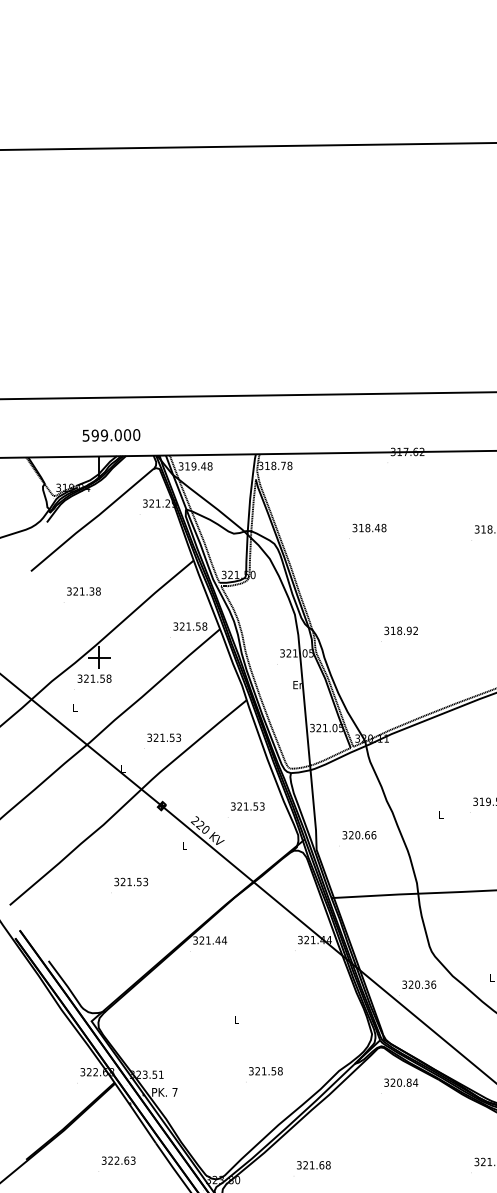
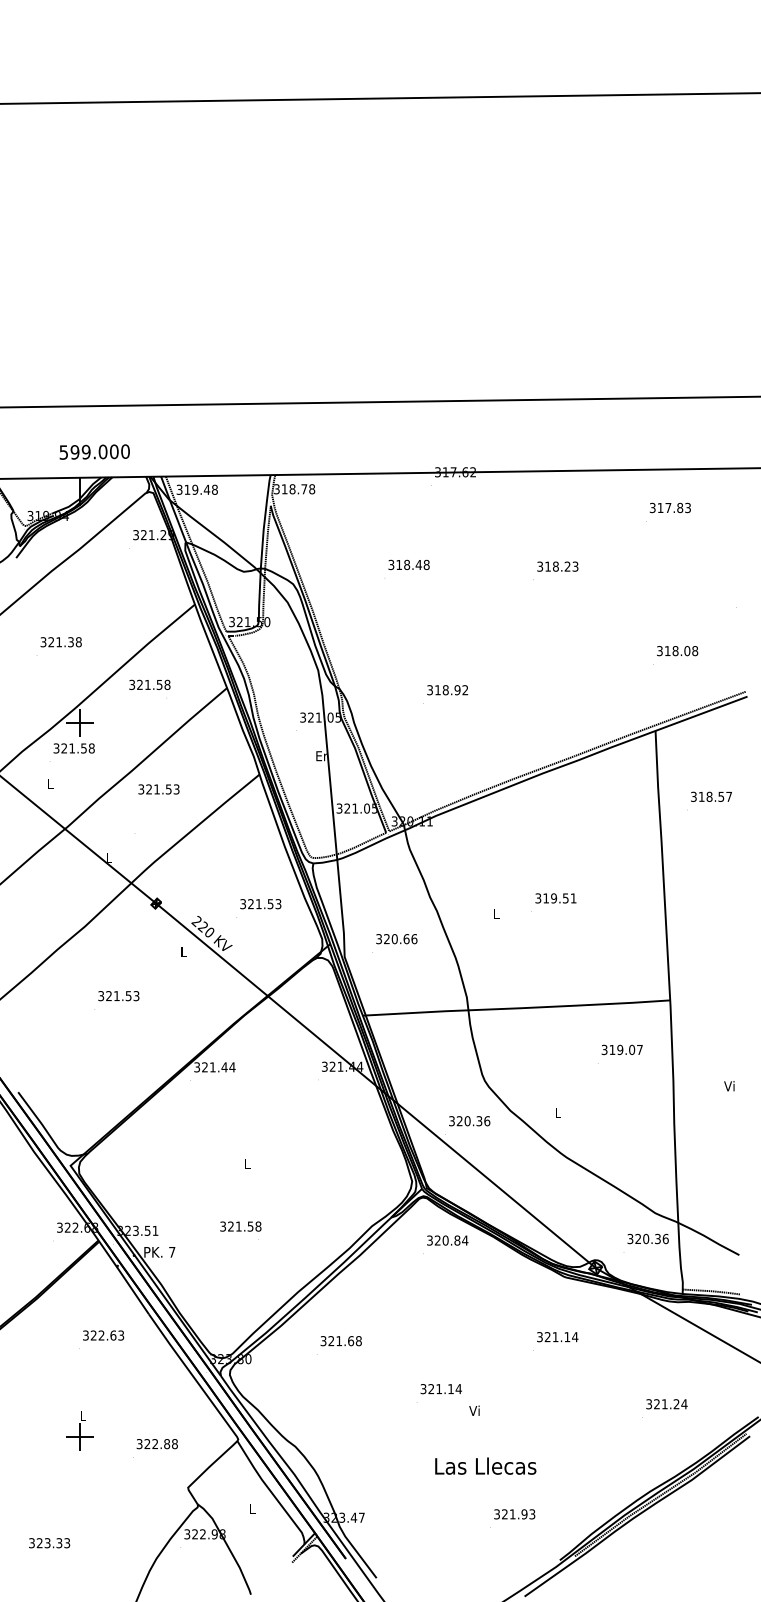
text: (190, 626) -> (149, 684), moved
text: (163, 737) -> (158, 789), moved
text: (265, 1071) -> (240, 1226), moved

